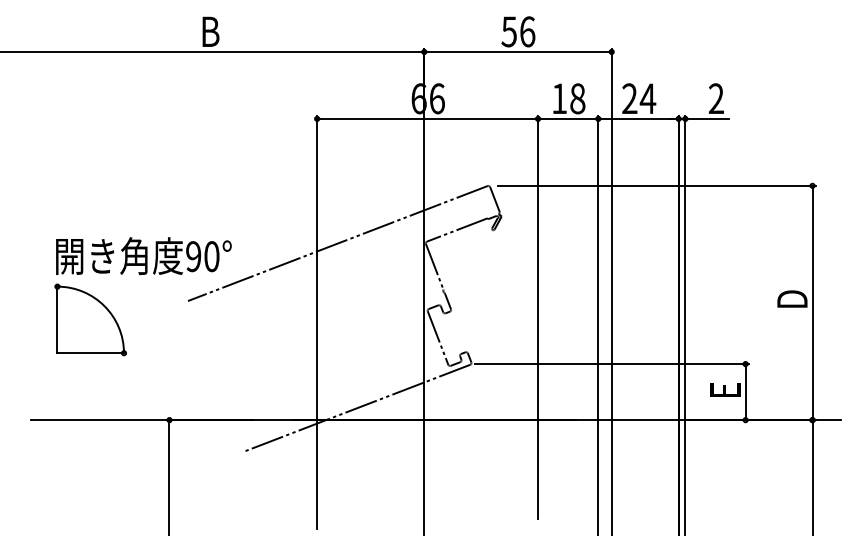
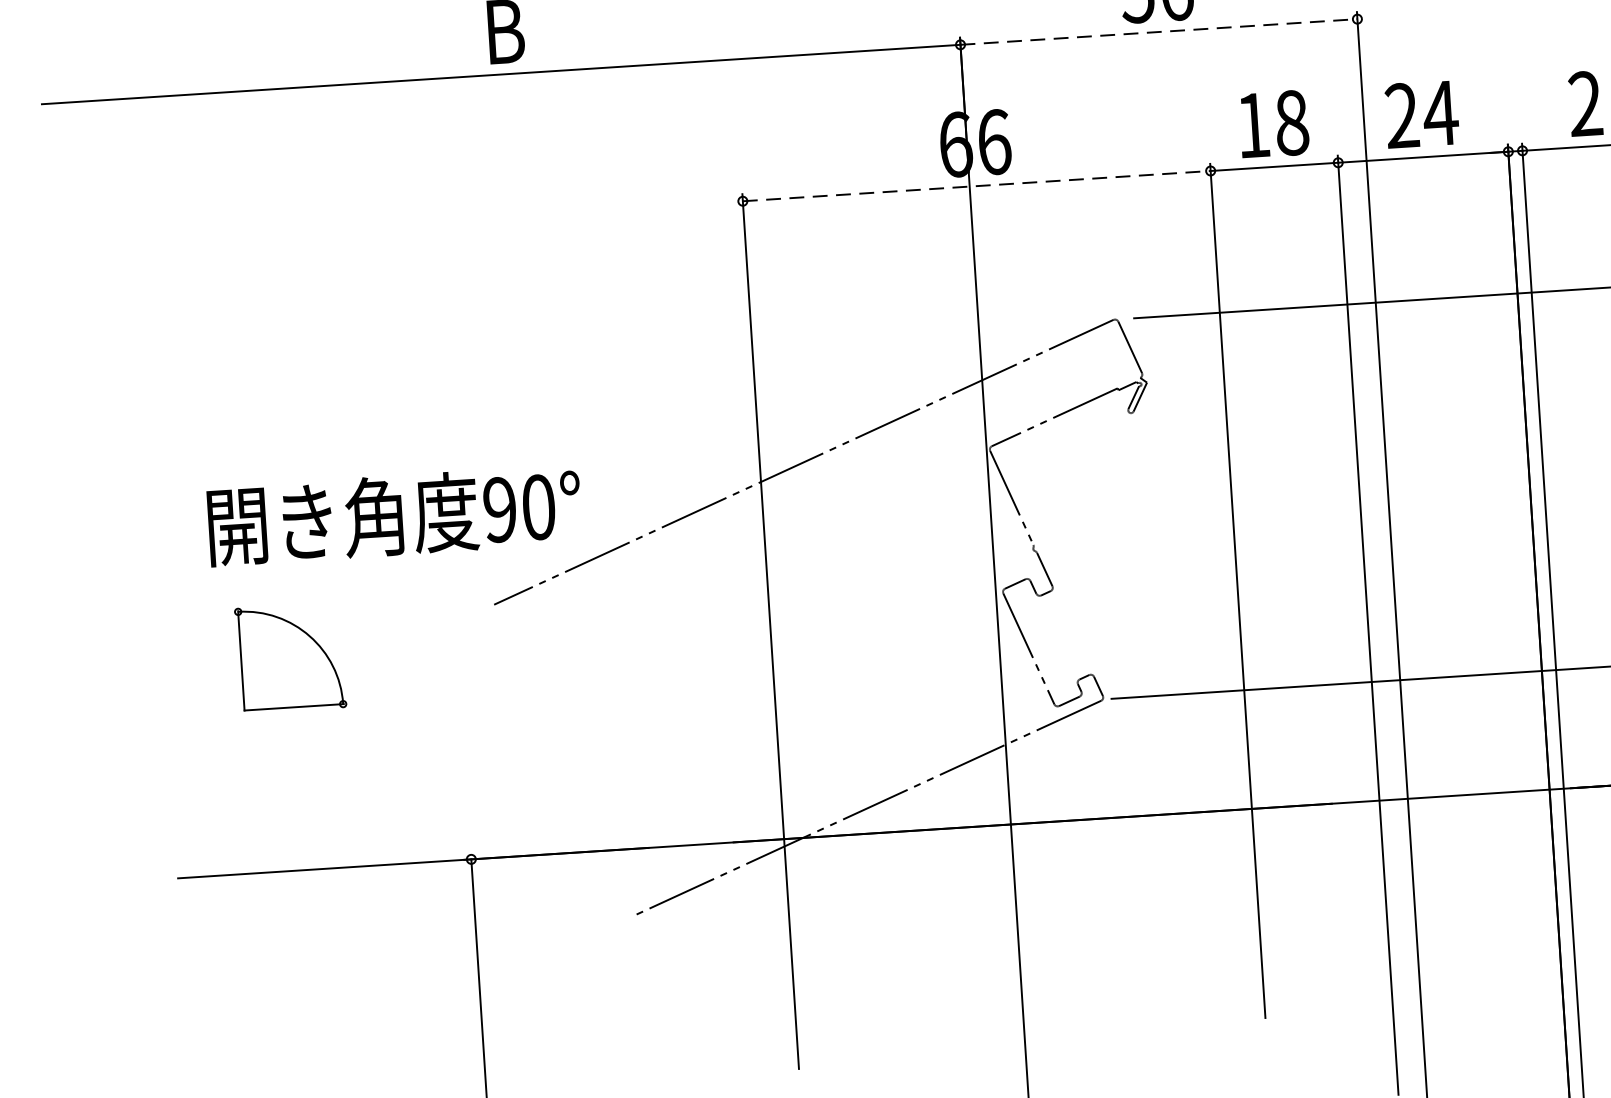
line: (518, 51) -> (1159, 30), solid -> dashed
line: (428, 118) -> (978, 185), solid -> dashed
part: (90, 319) -> (290, 657), size x0.7

